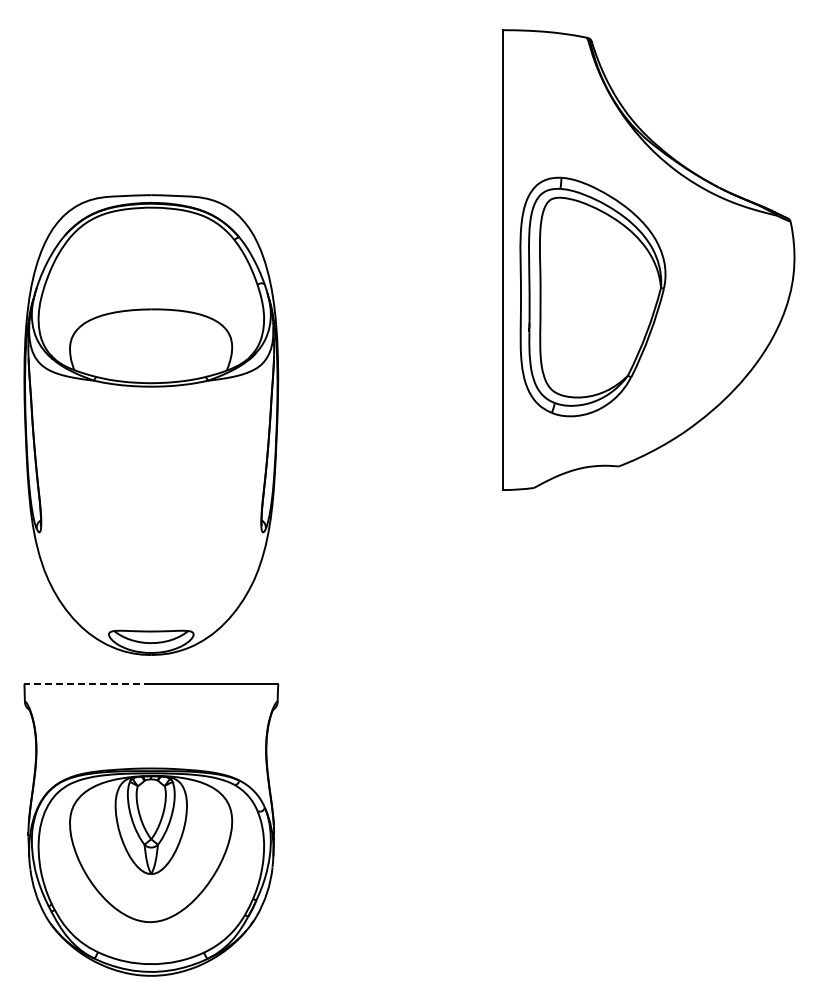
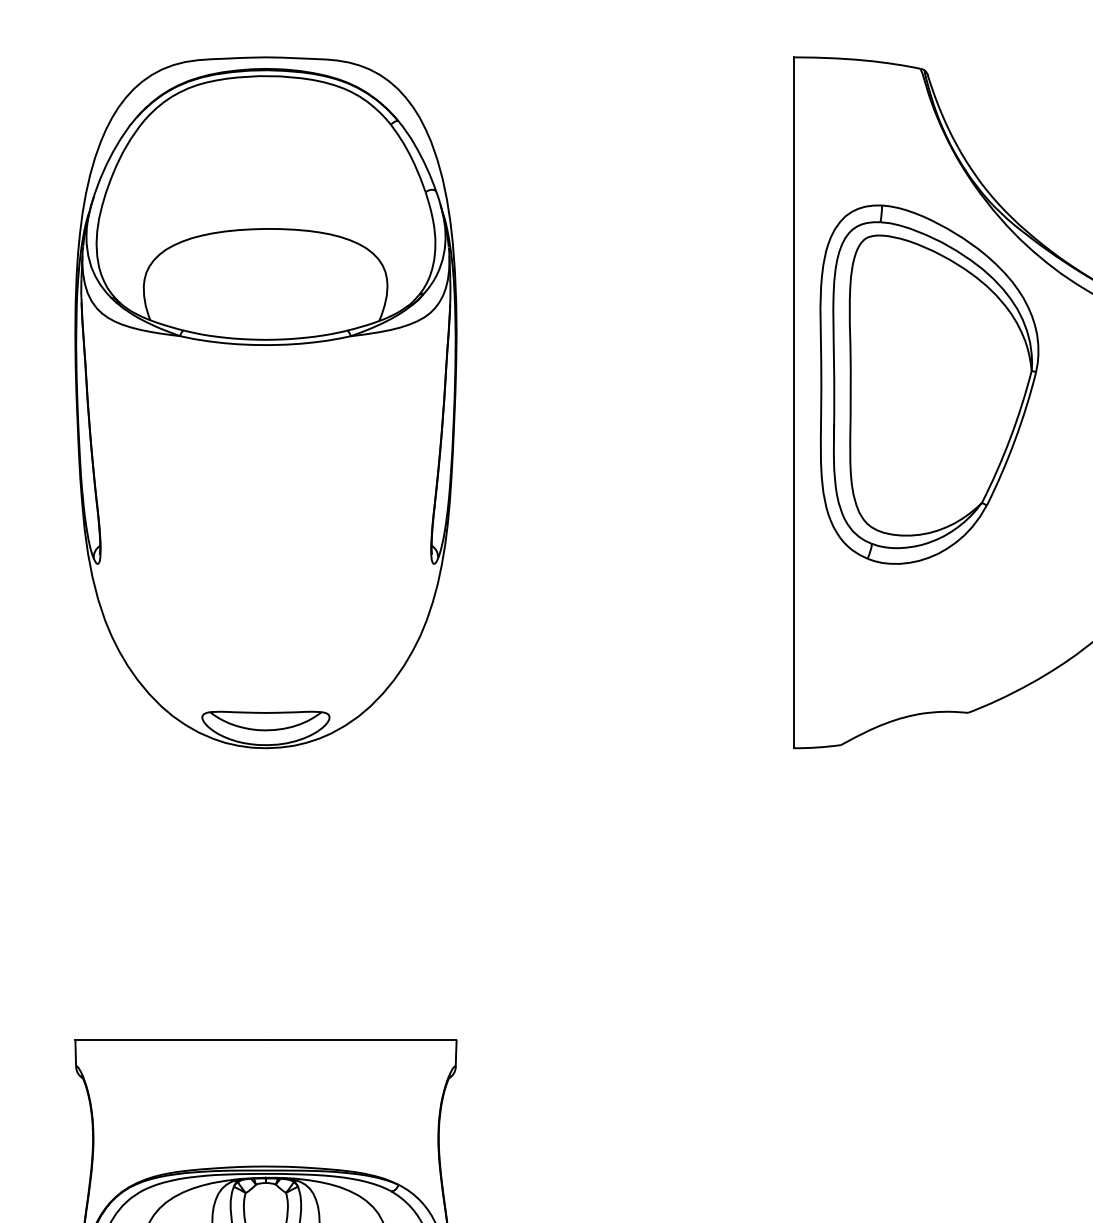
part: (592, 296) -> (928, 383), moved
part: (151, 424) -> (266, 401), moved
line: (87, 683) -> (170, 1038), dashed -> solid

